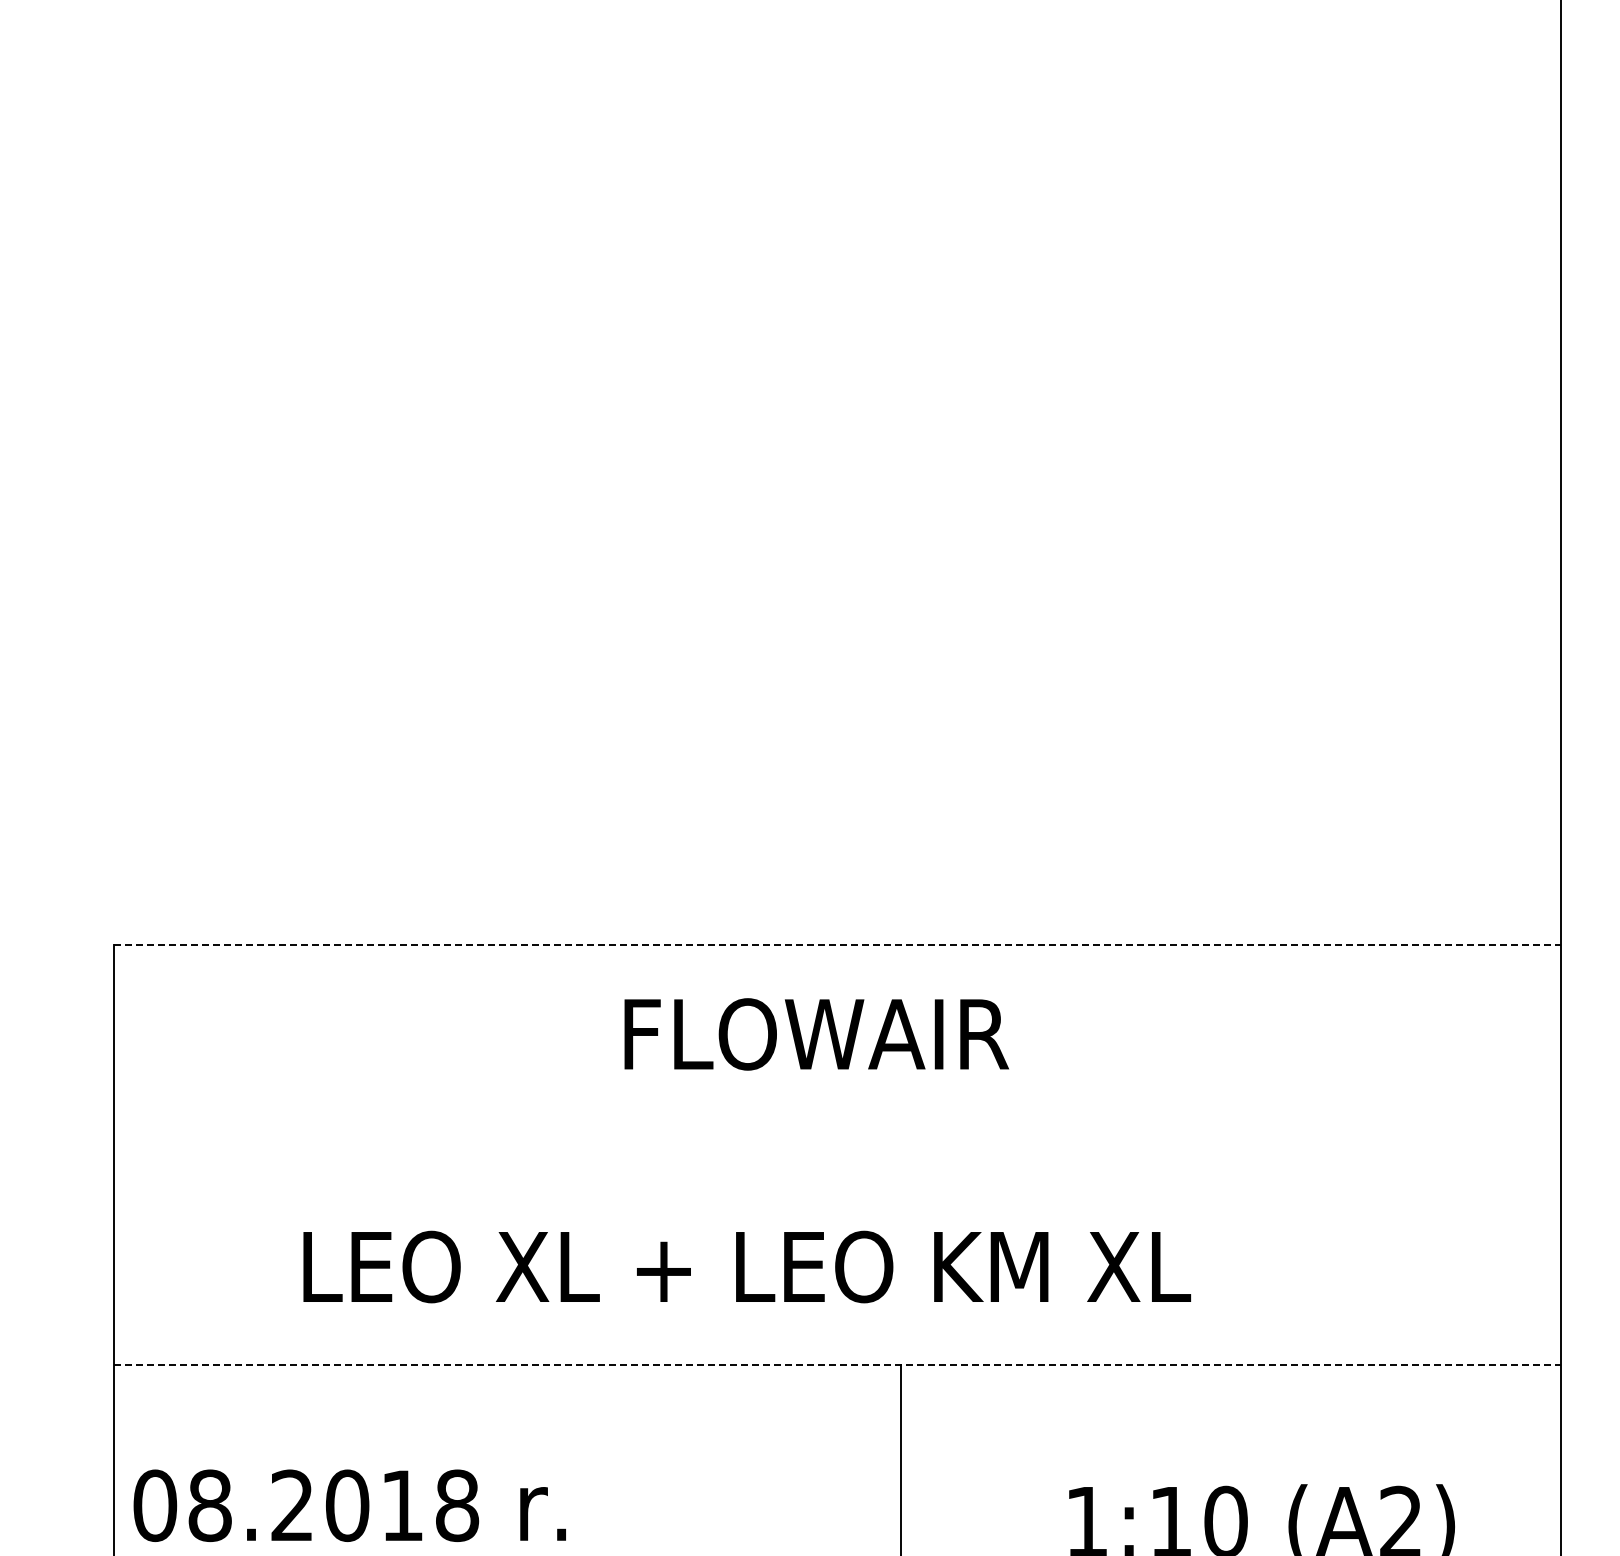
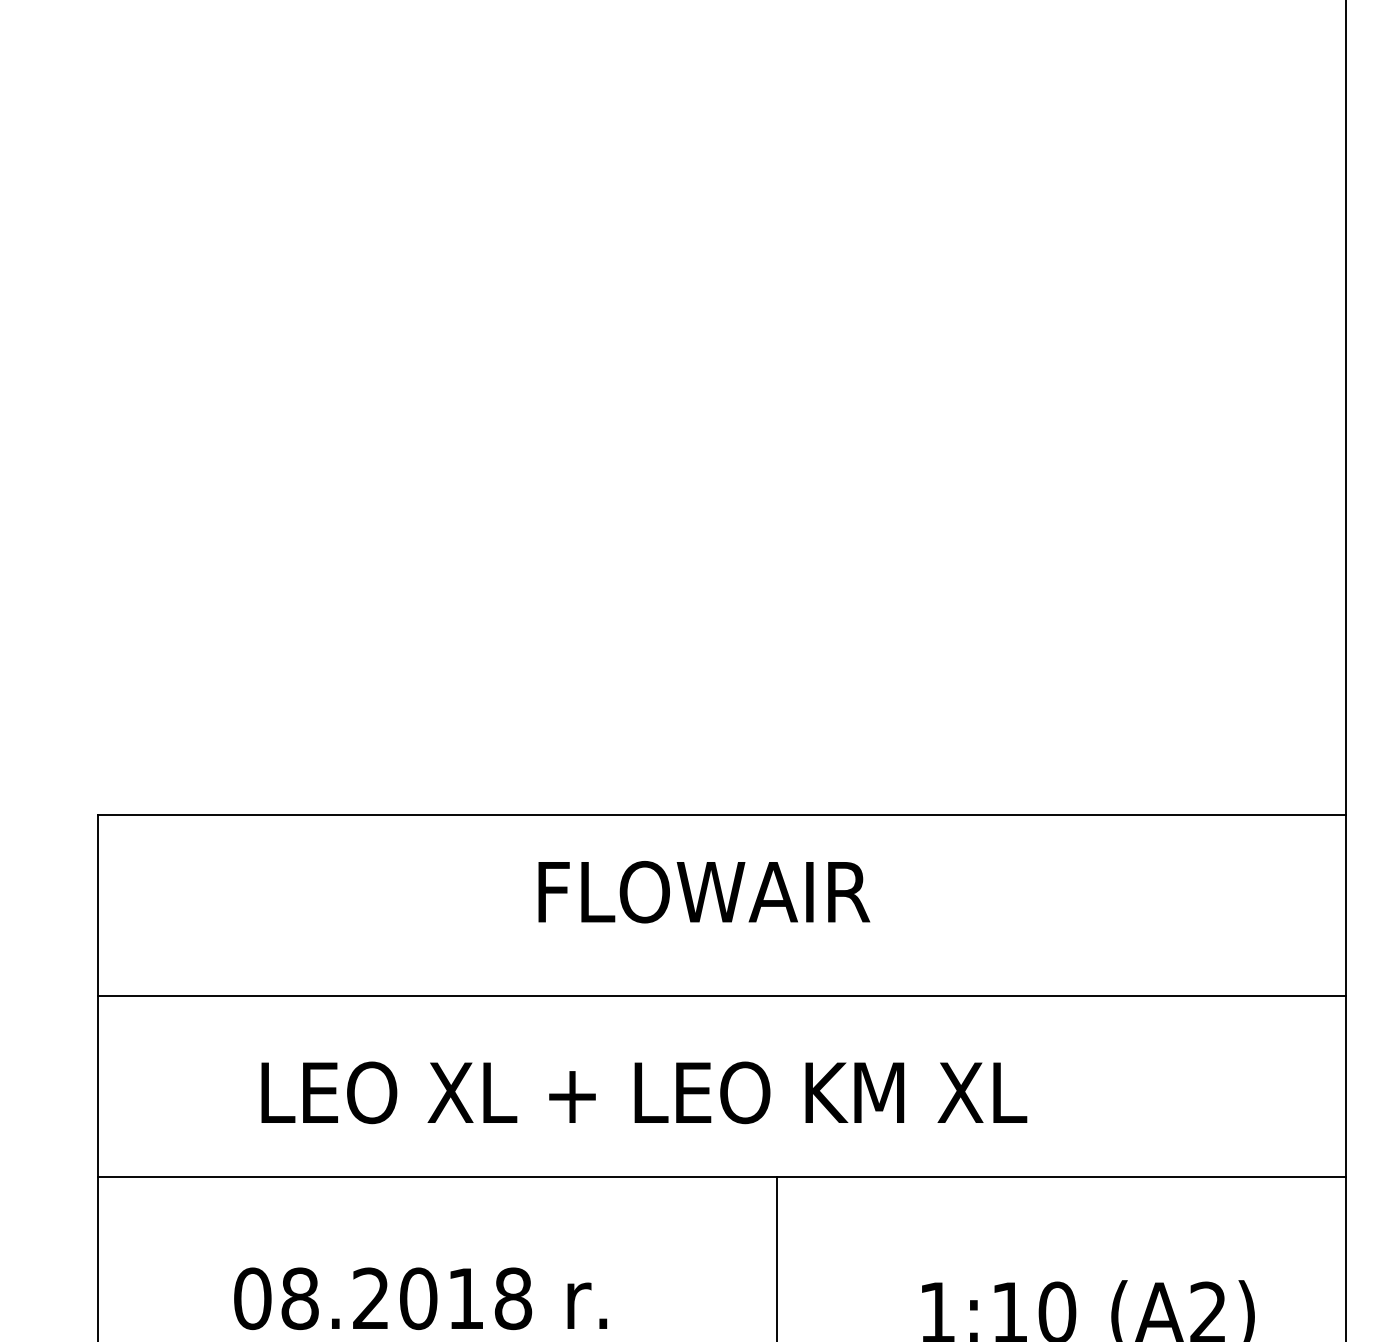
line: (837, 944) -> (722, 814), dashed -> solid
line: (836, 1154) -> (721, 995), added
line: (837, 1364) -> (722, 1176), dashed -> solid
text: (349, 1505) -> (420, 1298), moved

